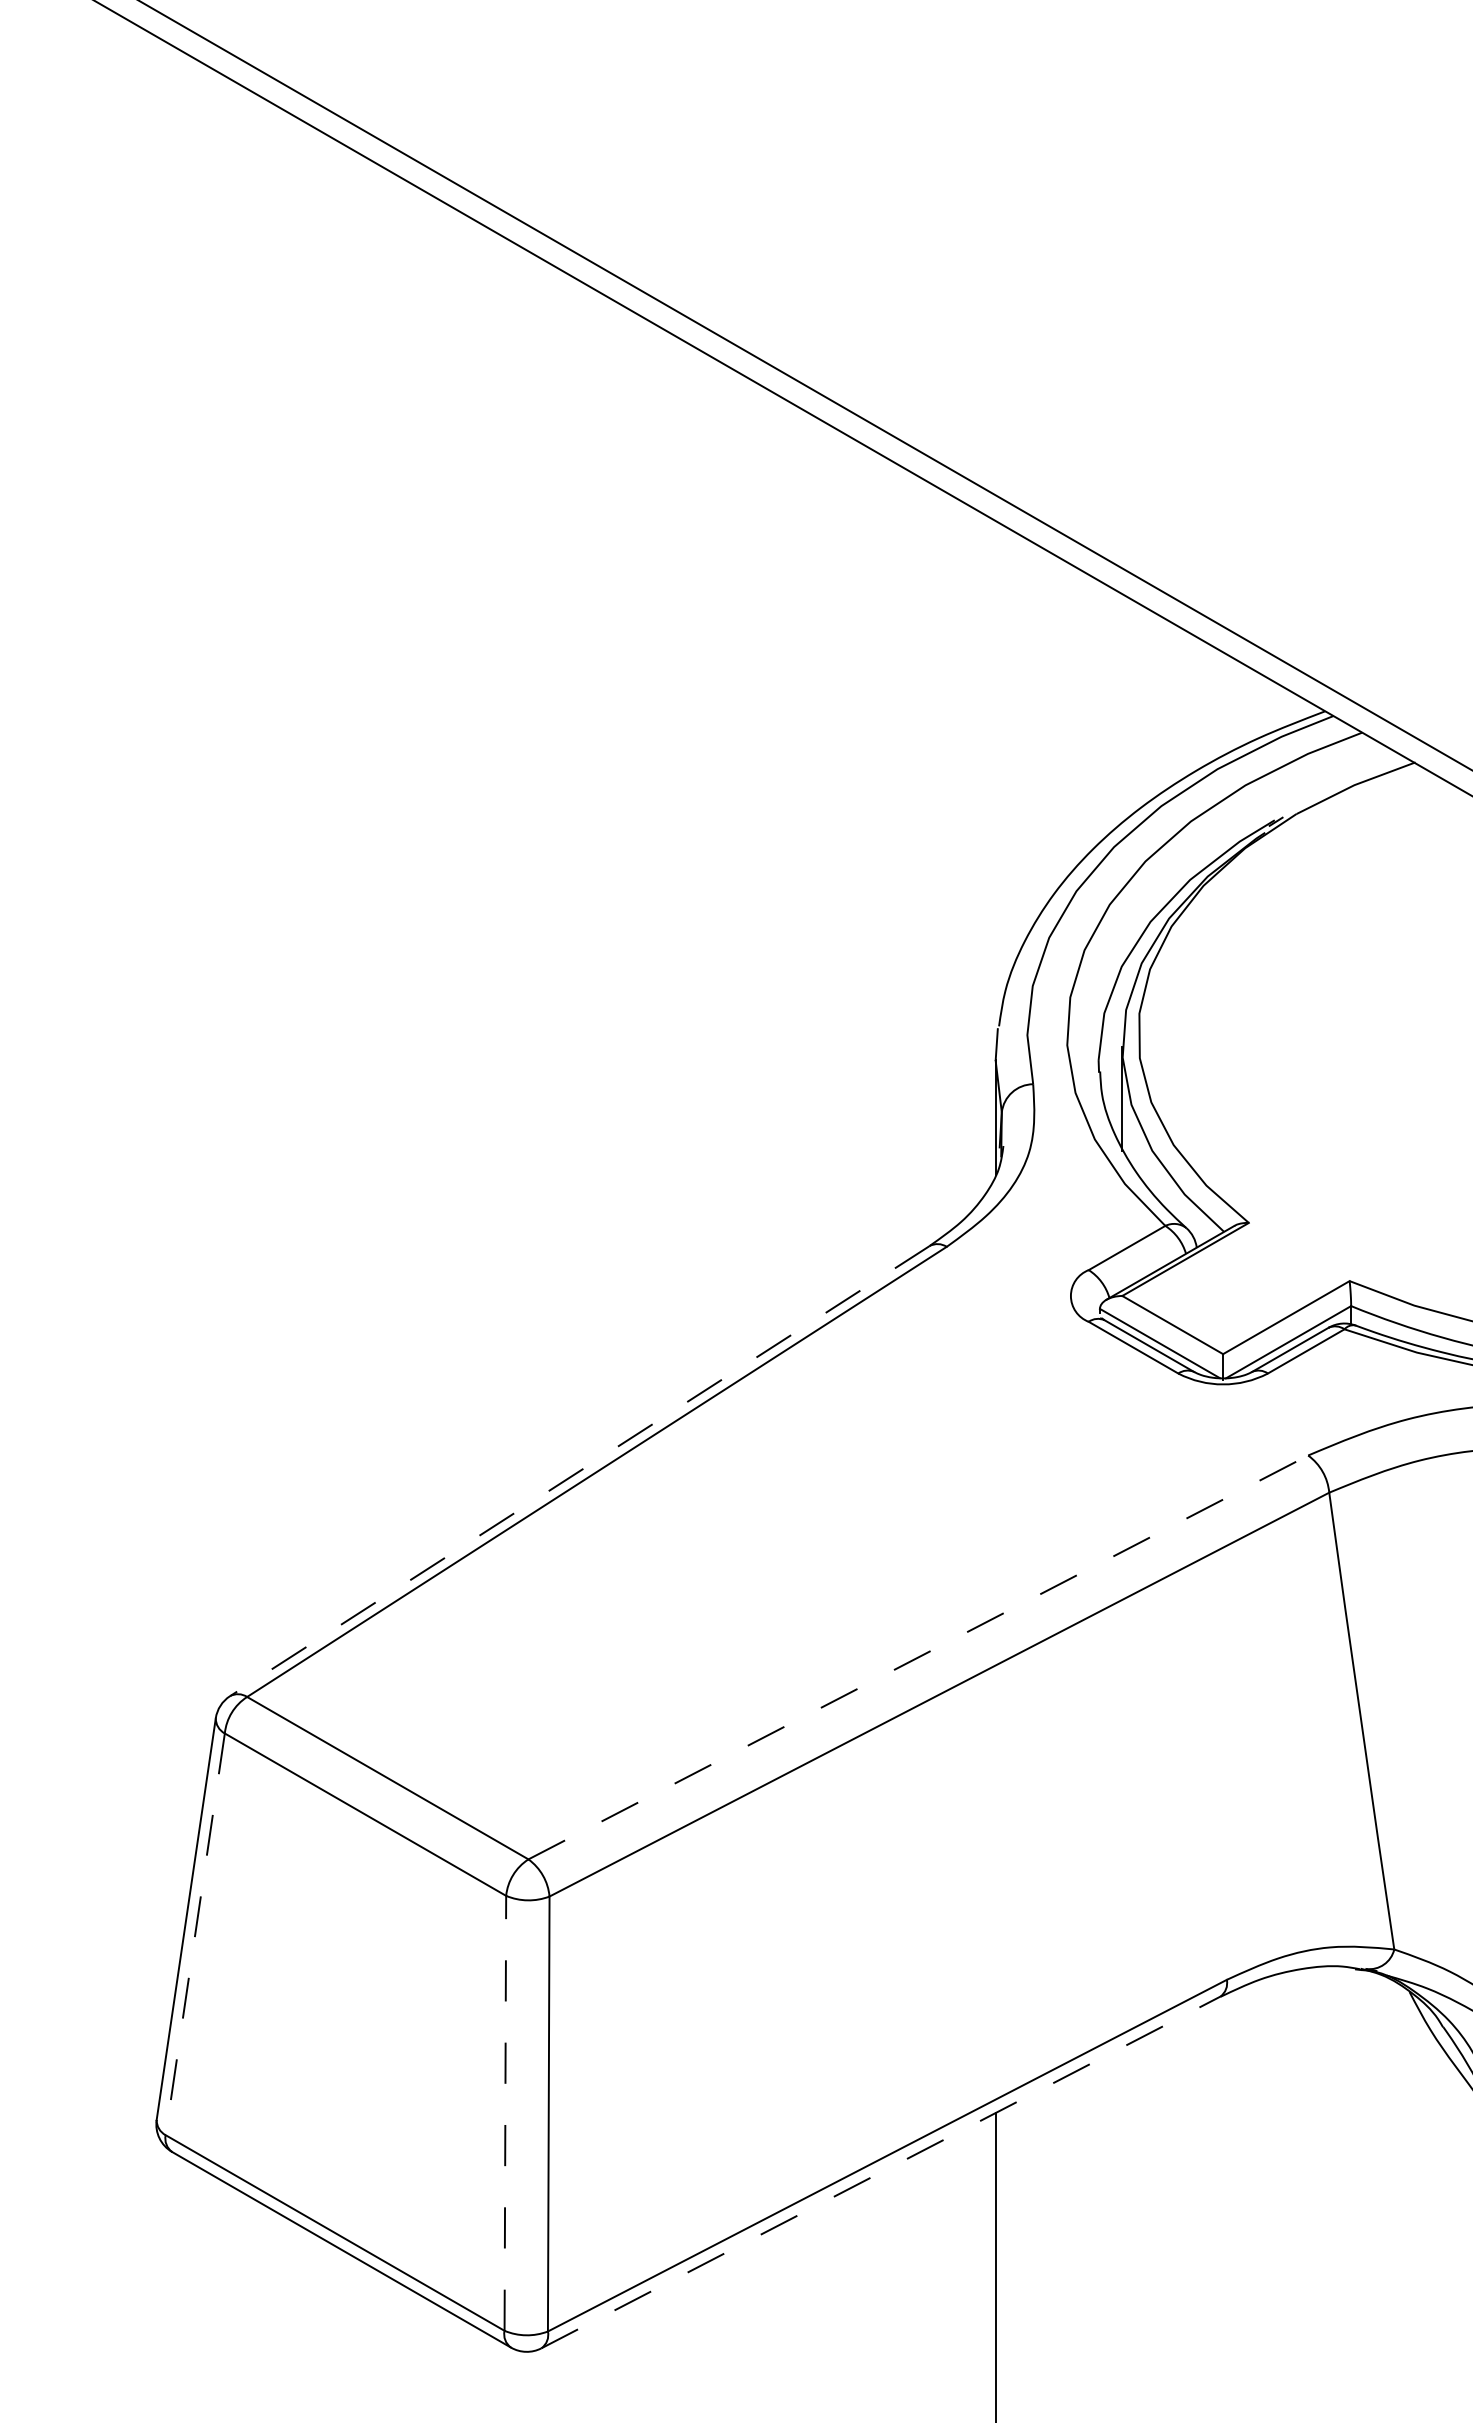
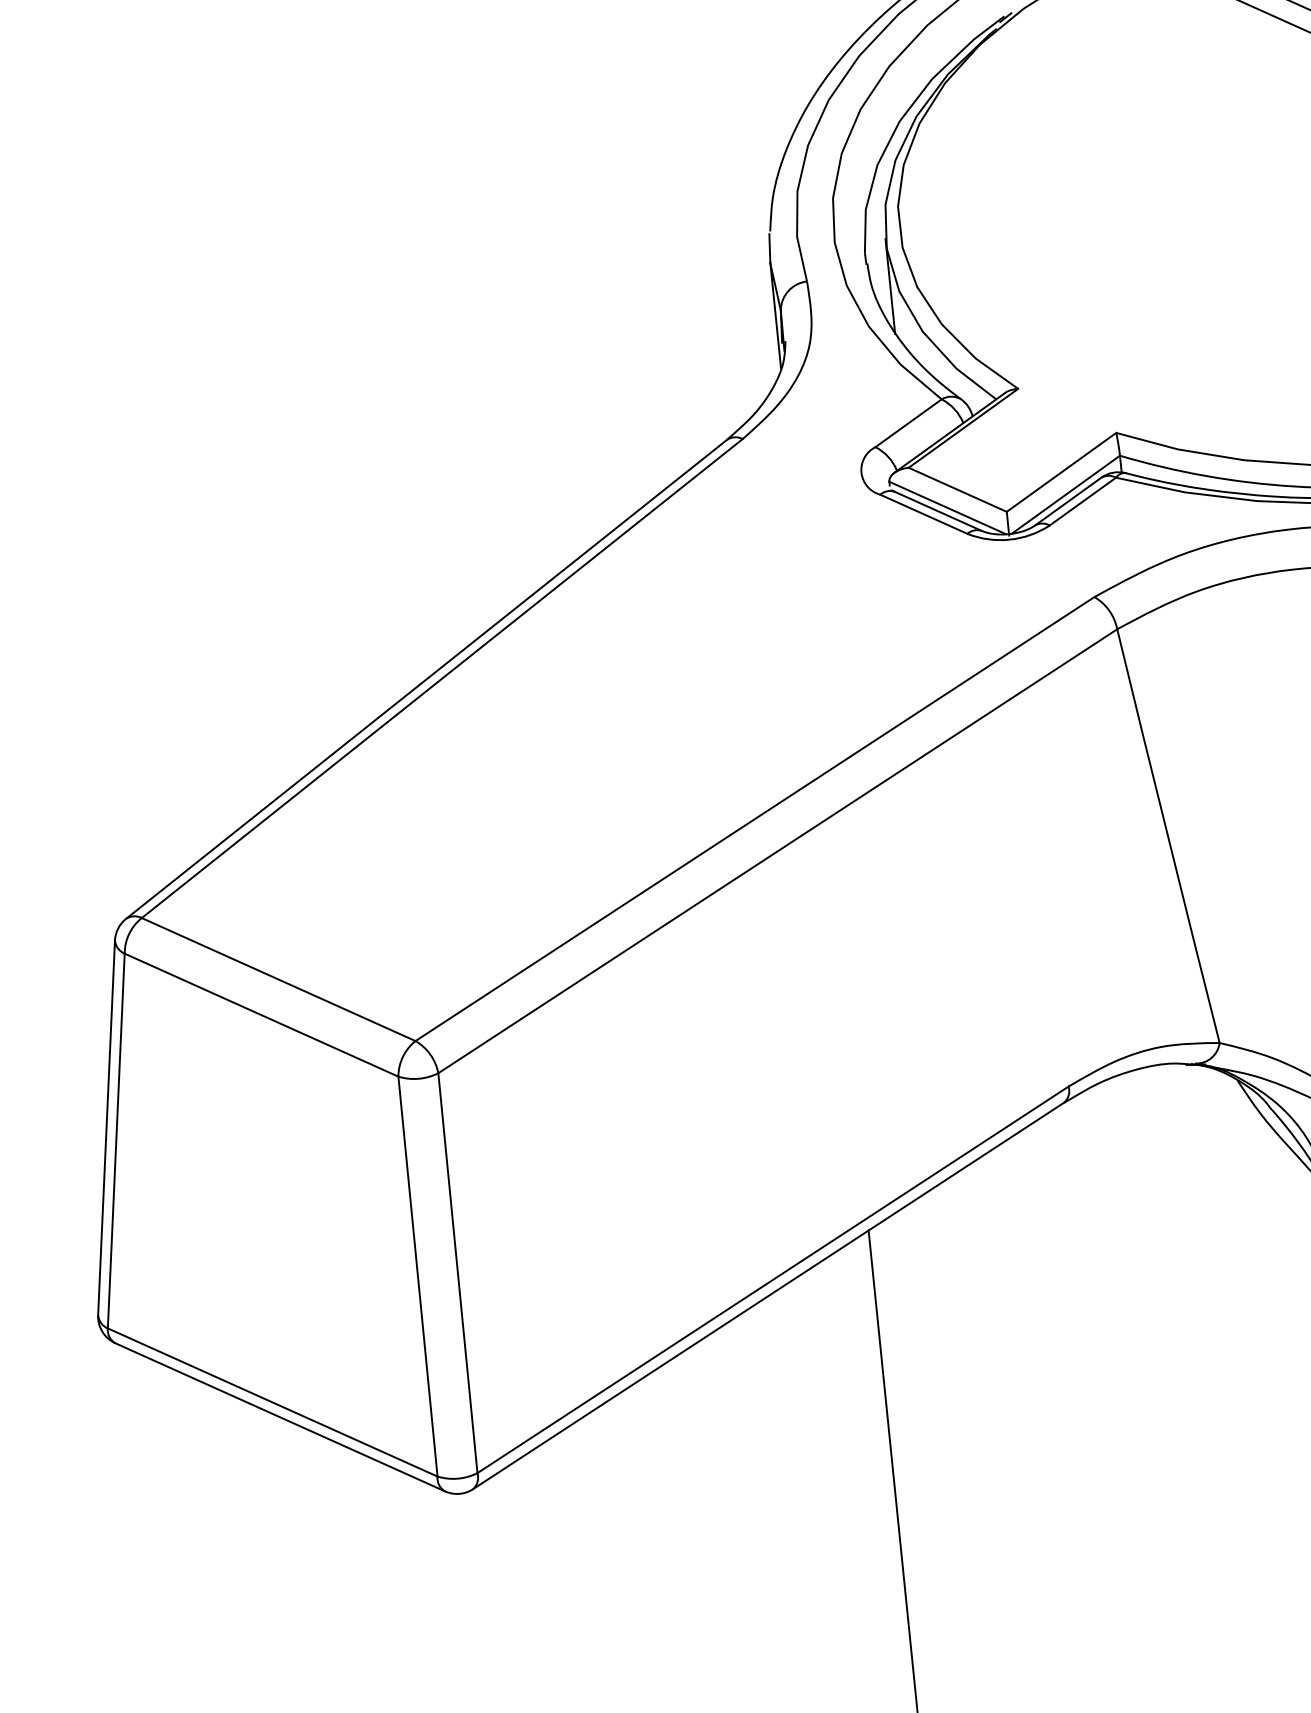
line: (579, 1471) -> (426, 679), dashed -> solid
line: (918, 1657) -> (755, 819), dashed -> solid
line: (195, 1934) -> (116, 1141), dashed -> solid
line: (505, 2112) -> (418, 1275), dashed -> solid
line: (881, 2172) -> (769, 1295), dashed -> solid

